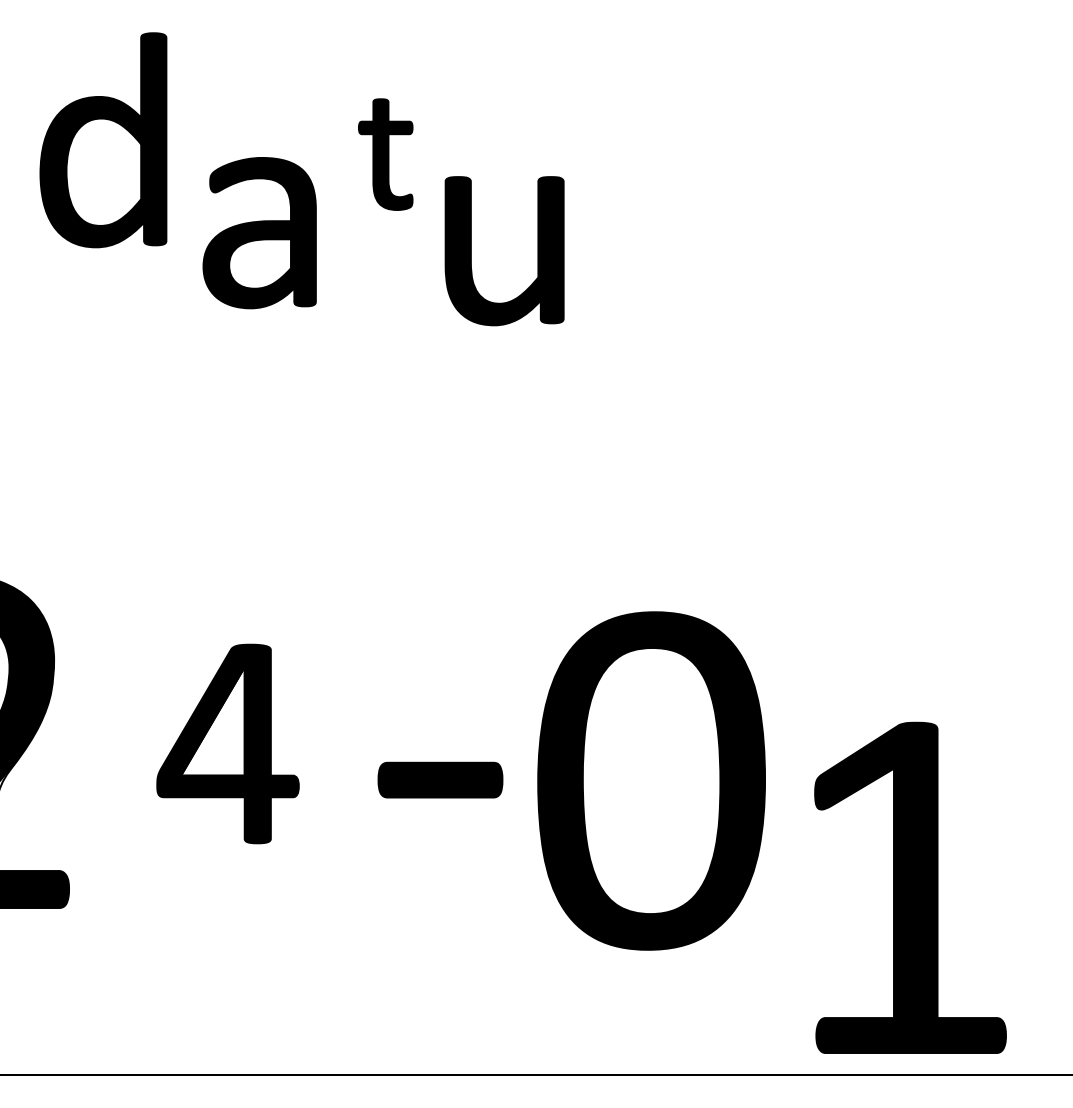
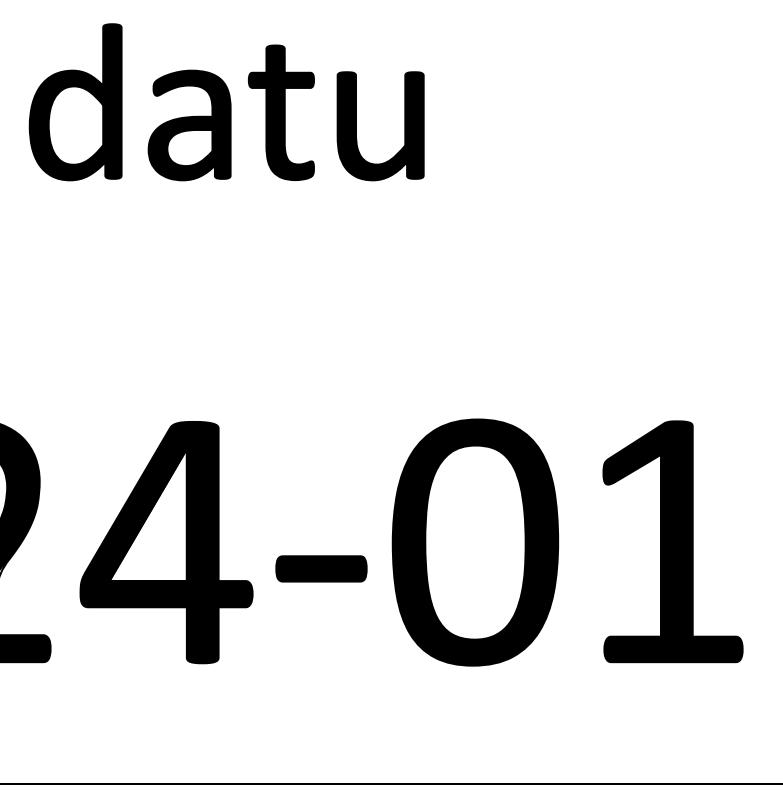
part: (385, 154) -> (281, 112), size x1.67
part: (259, 233) -> (189, 125), moved
part: (471, 251) -> (356, 126), moved
part: (227, 743) -> (166, 542), size x1.67
part: (651, 780) -> (475, 542), moved
part: (910, 887) -> (673, 541), moved

